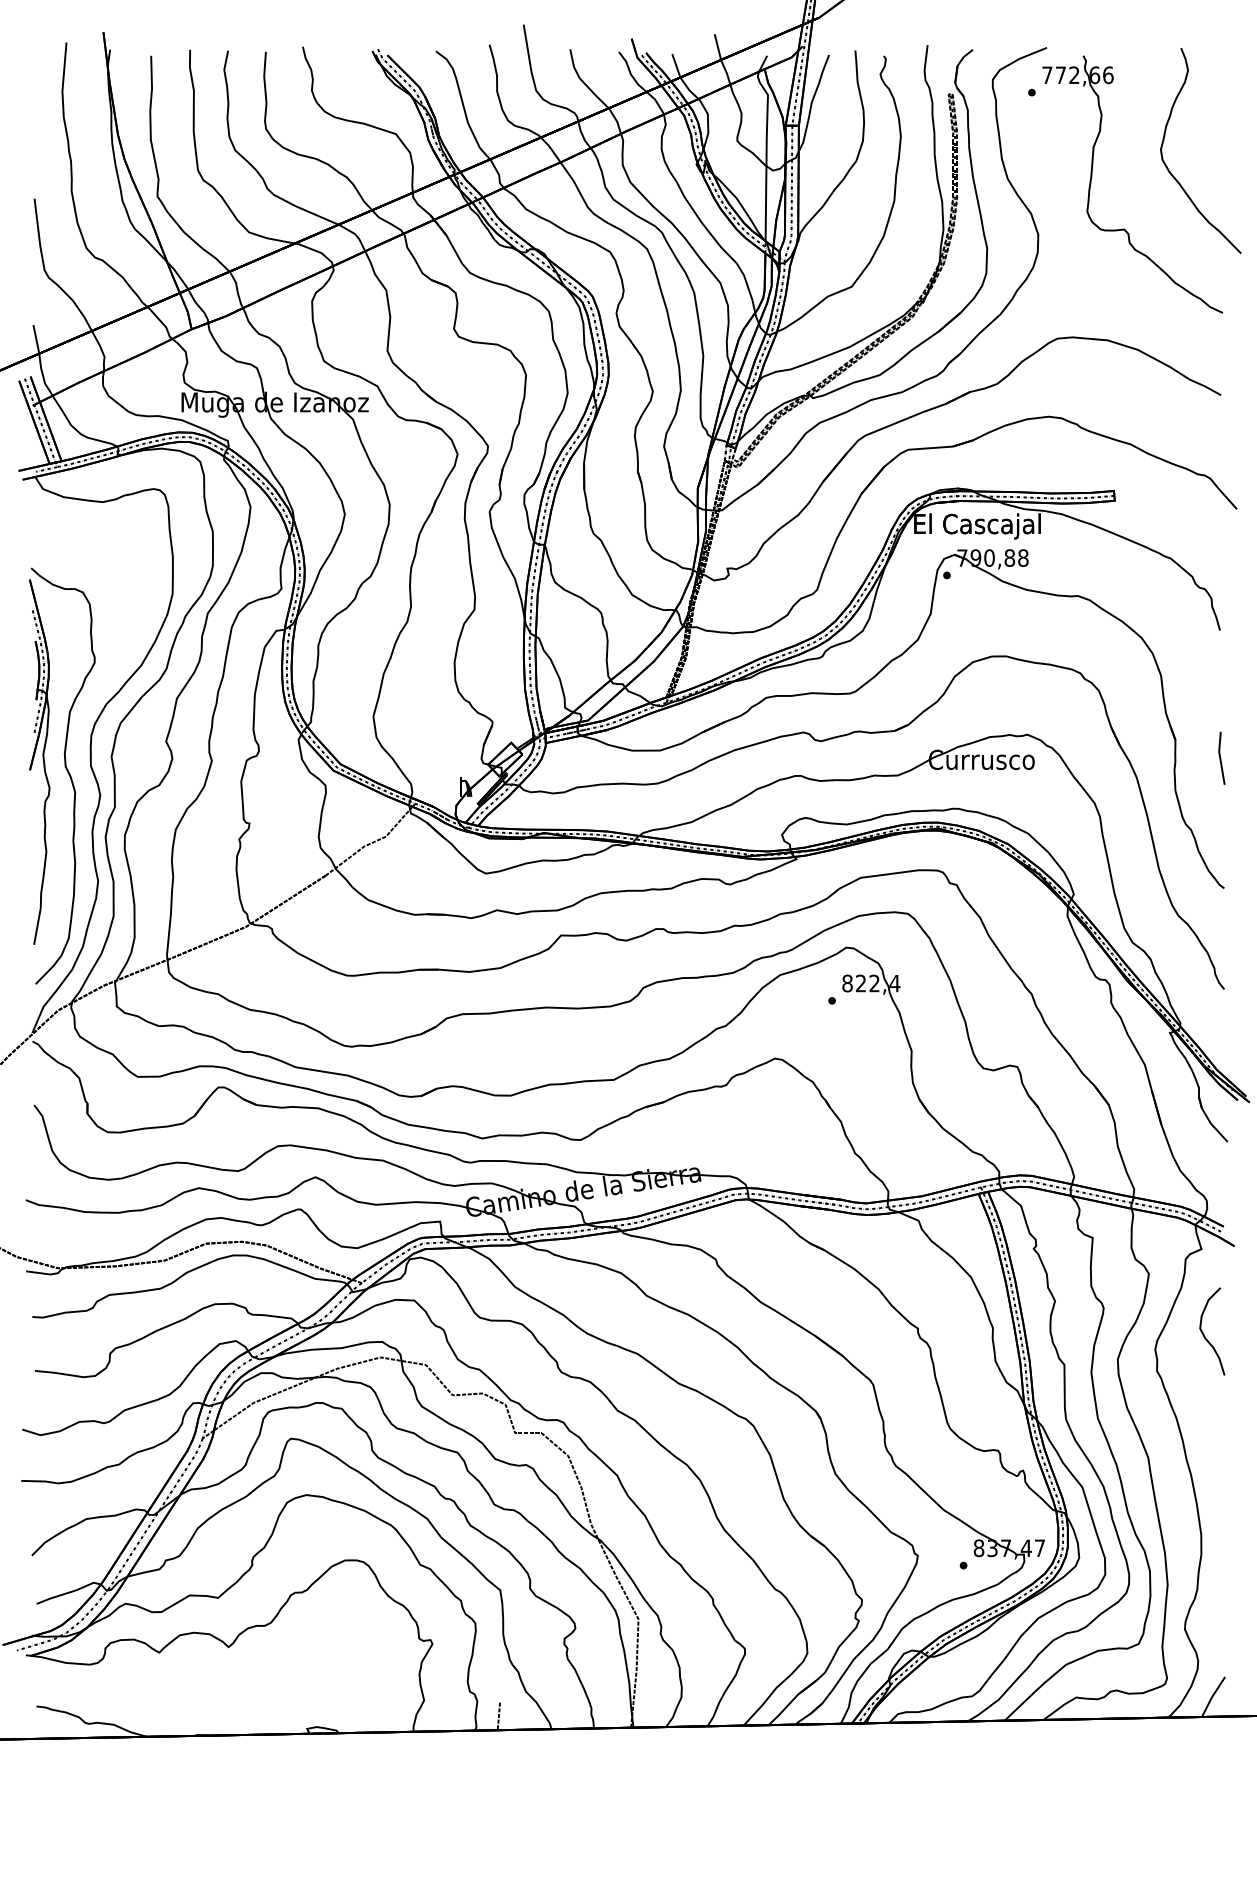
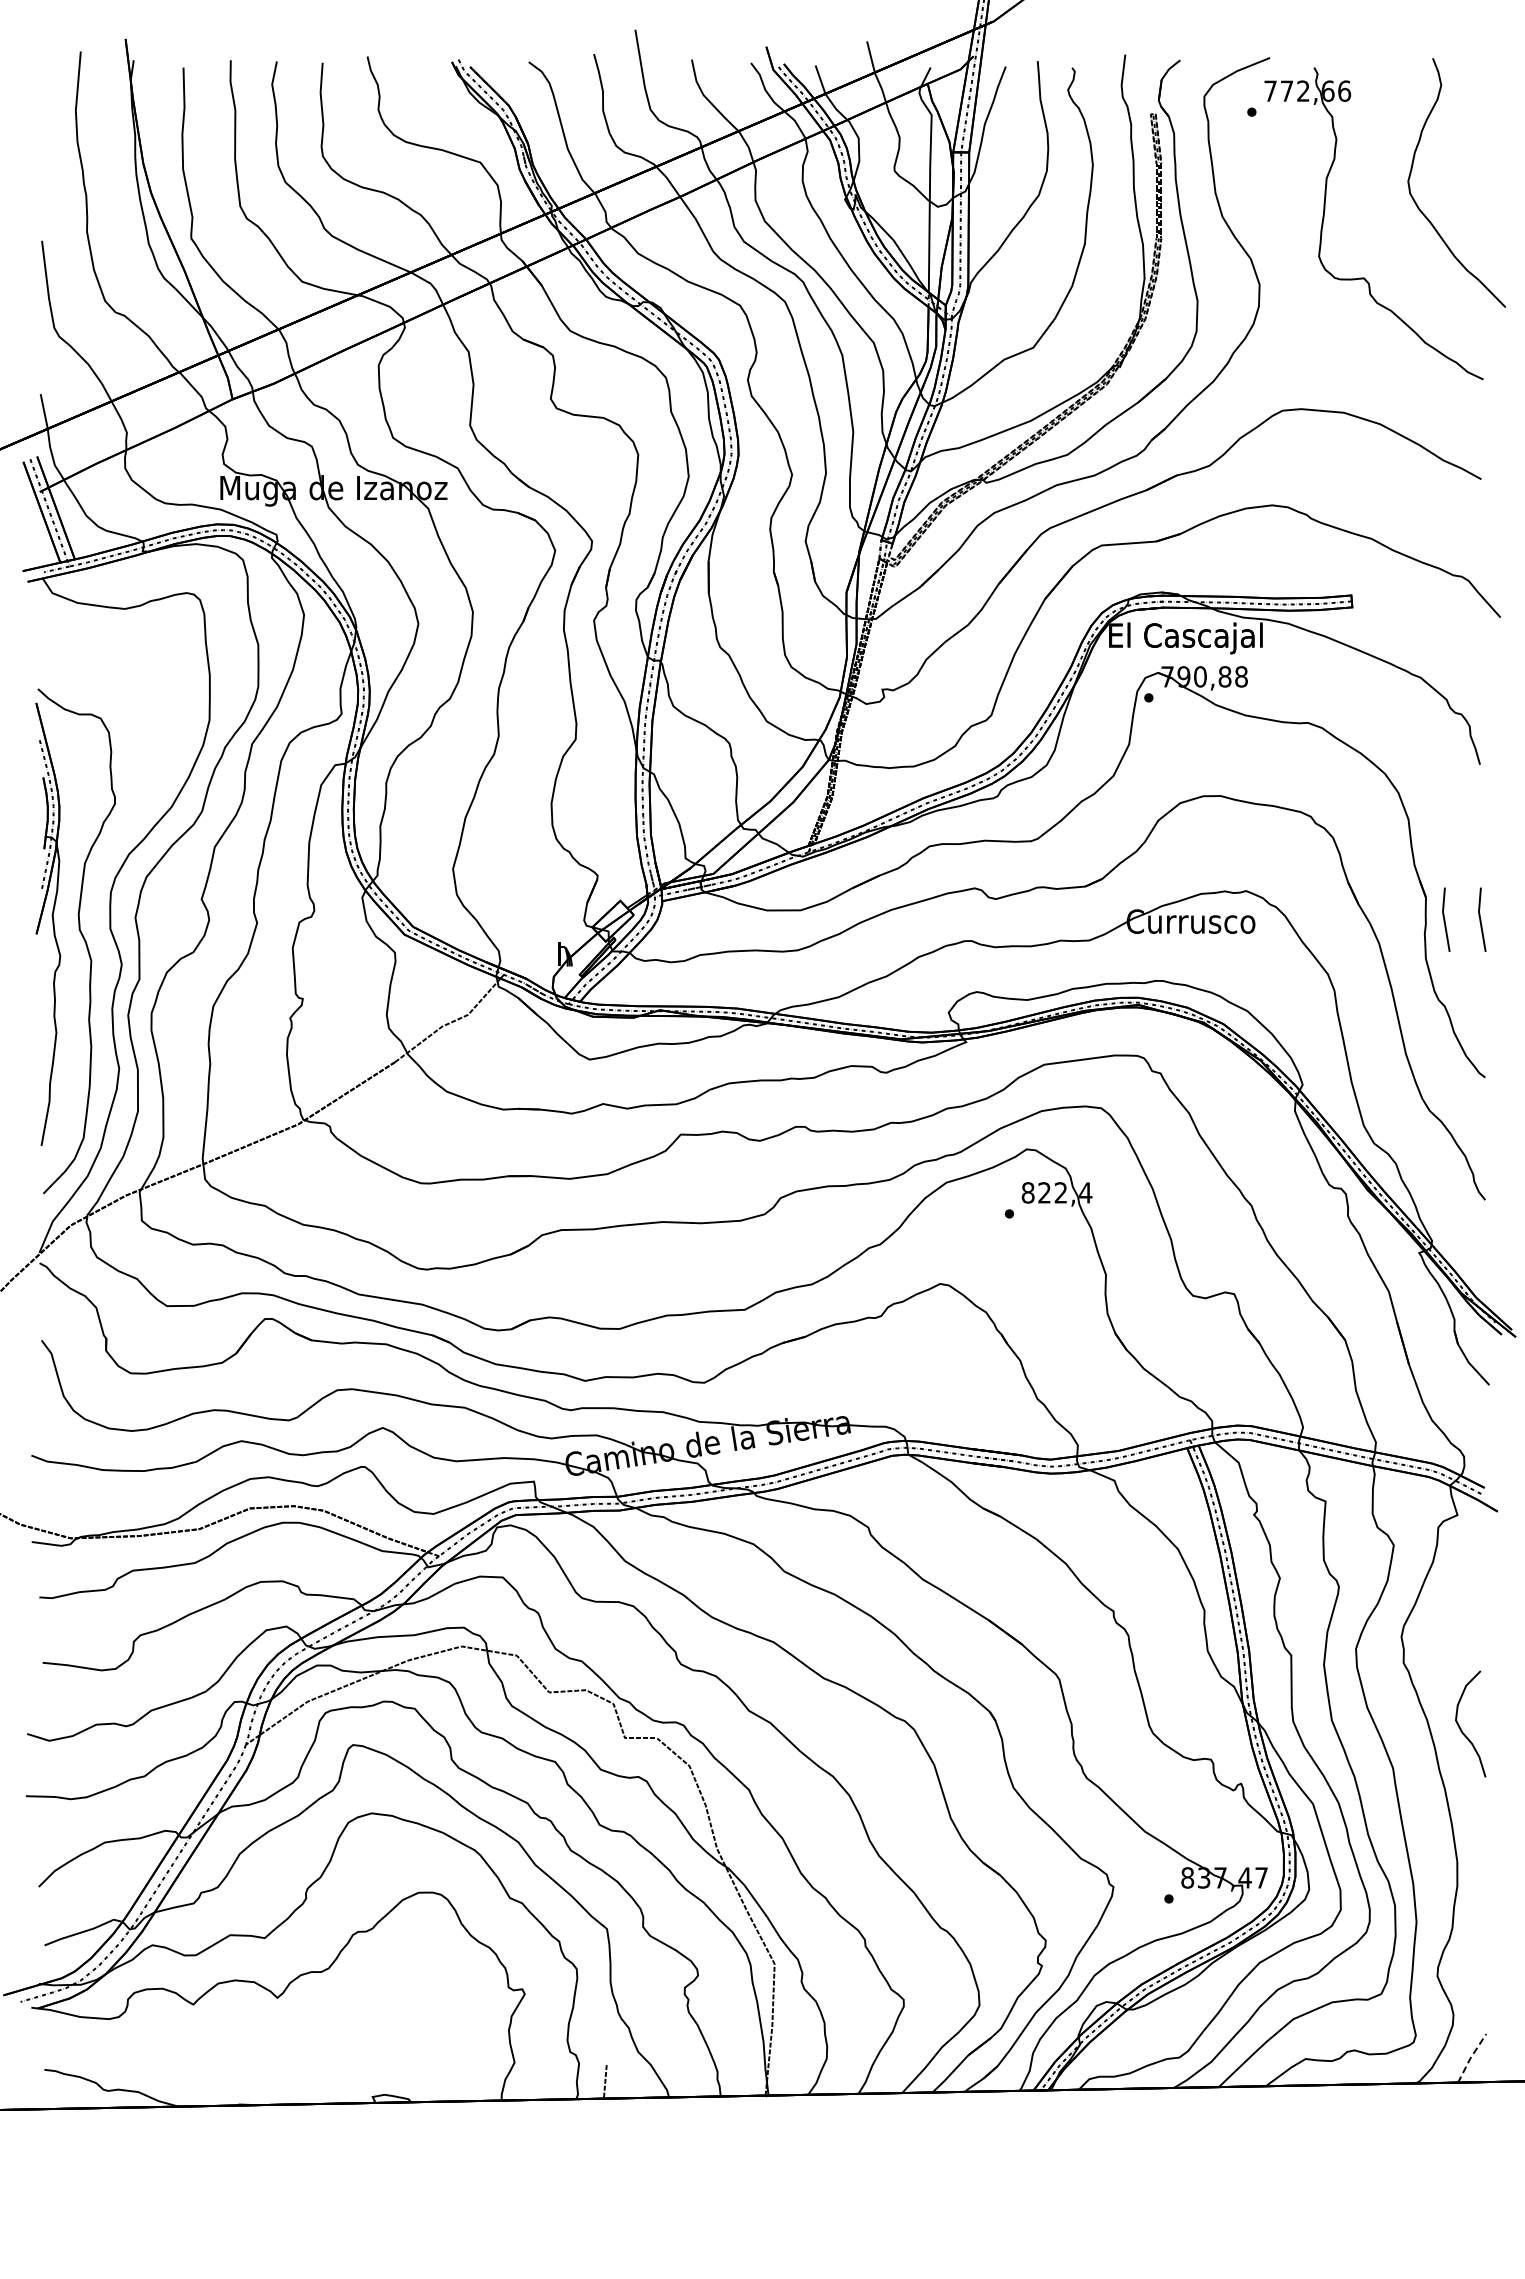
line: (1191, 758) -> (1445, 919), added
curve: (1204, 1335) -> (1461, 1728), moved
line: (1212, 1697) -> (1470, 2058), solid -> dashed

